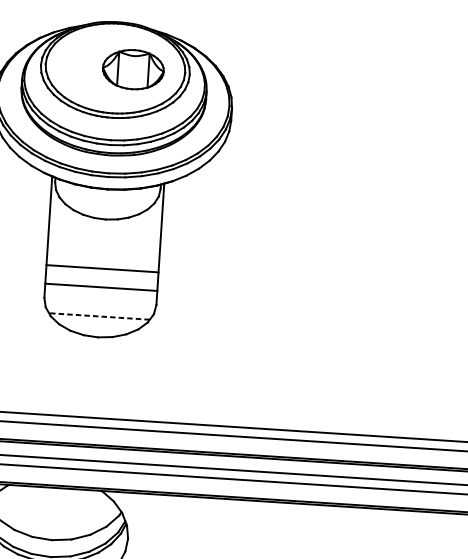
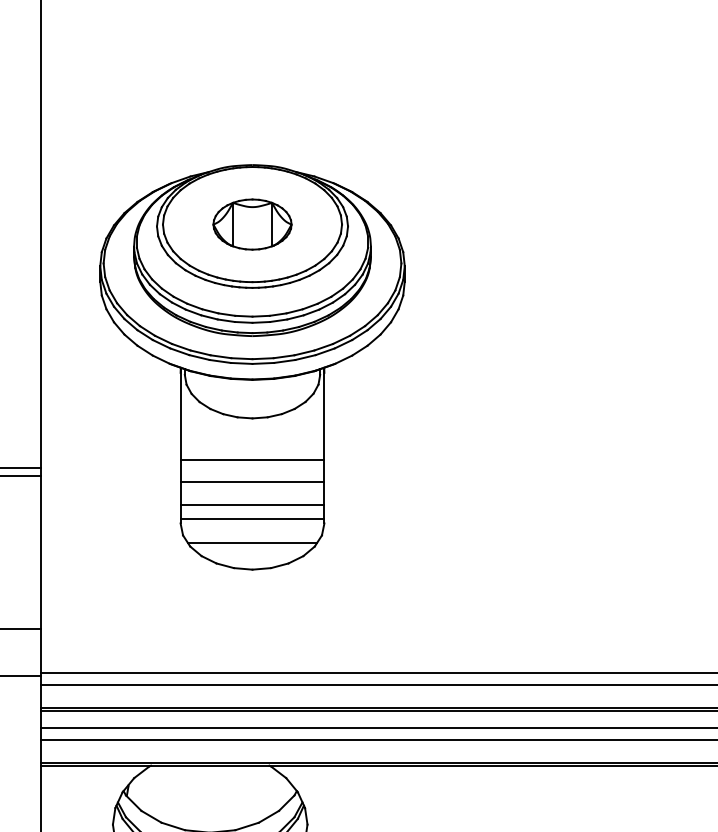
part: (133, 69) -> (252, 224), moved
line: (103, 251) -> (252, 459), added
line: (100, 298) -> (252, 519), added
line: (99, 316) -> (252, 542), dashed -> solid

